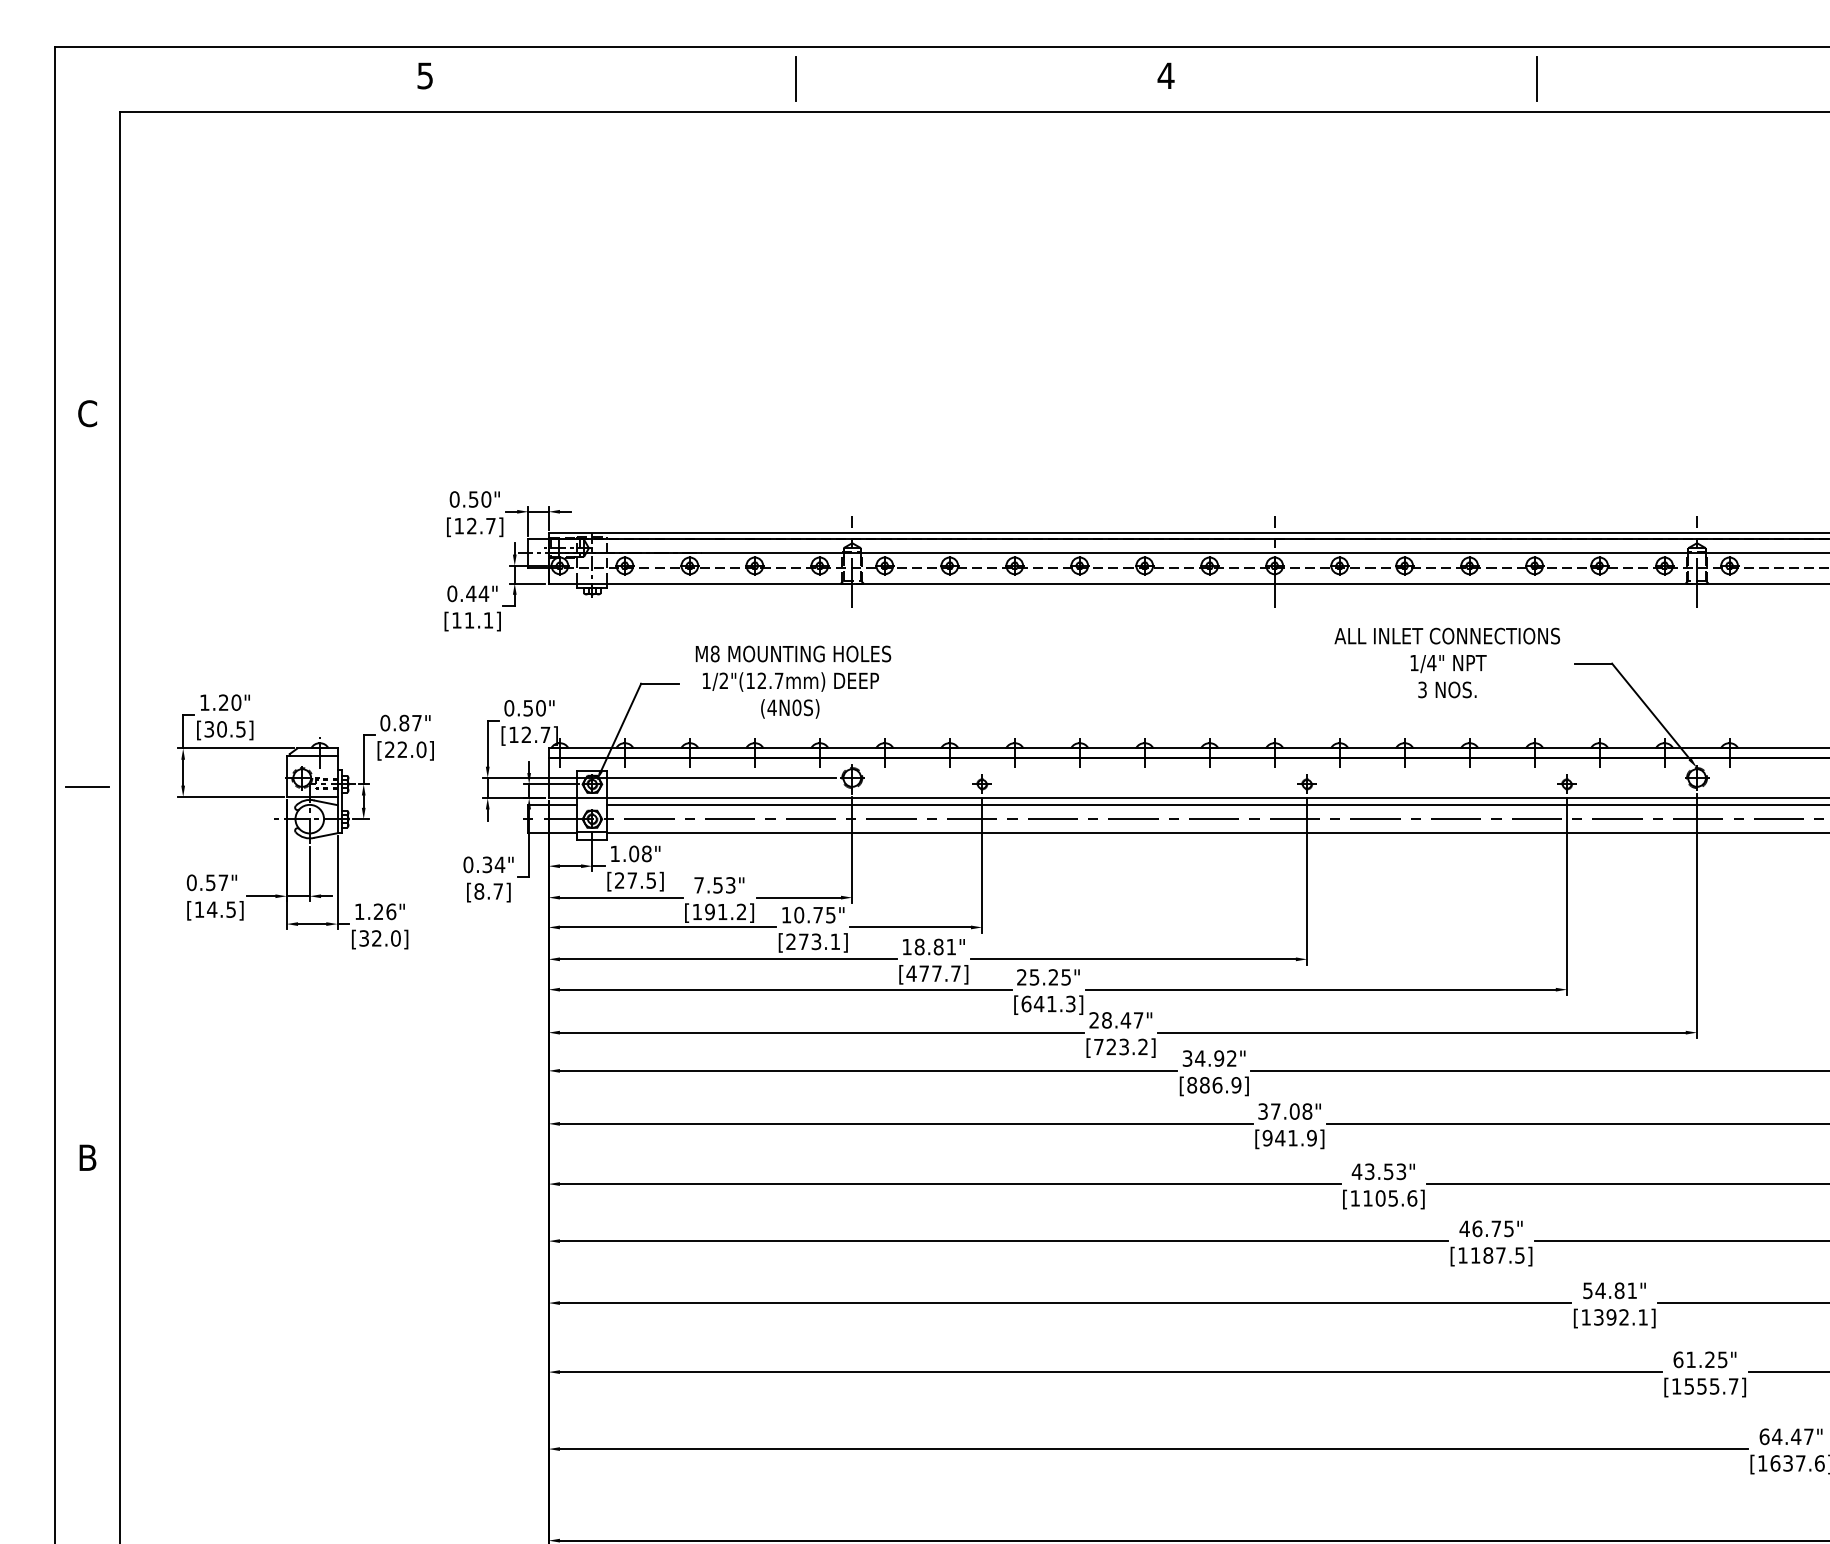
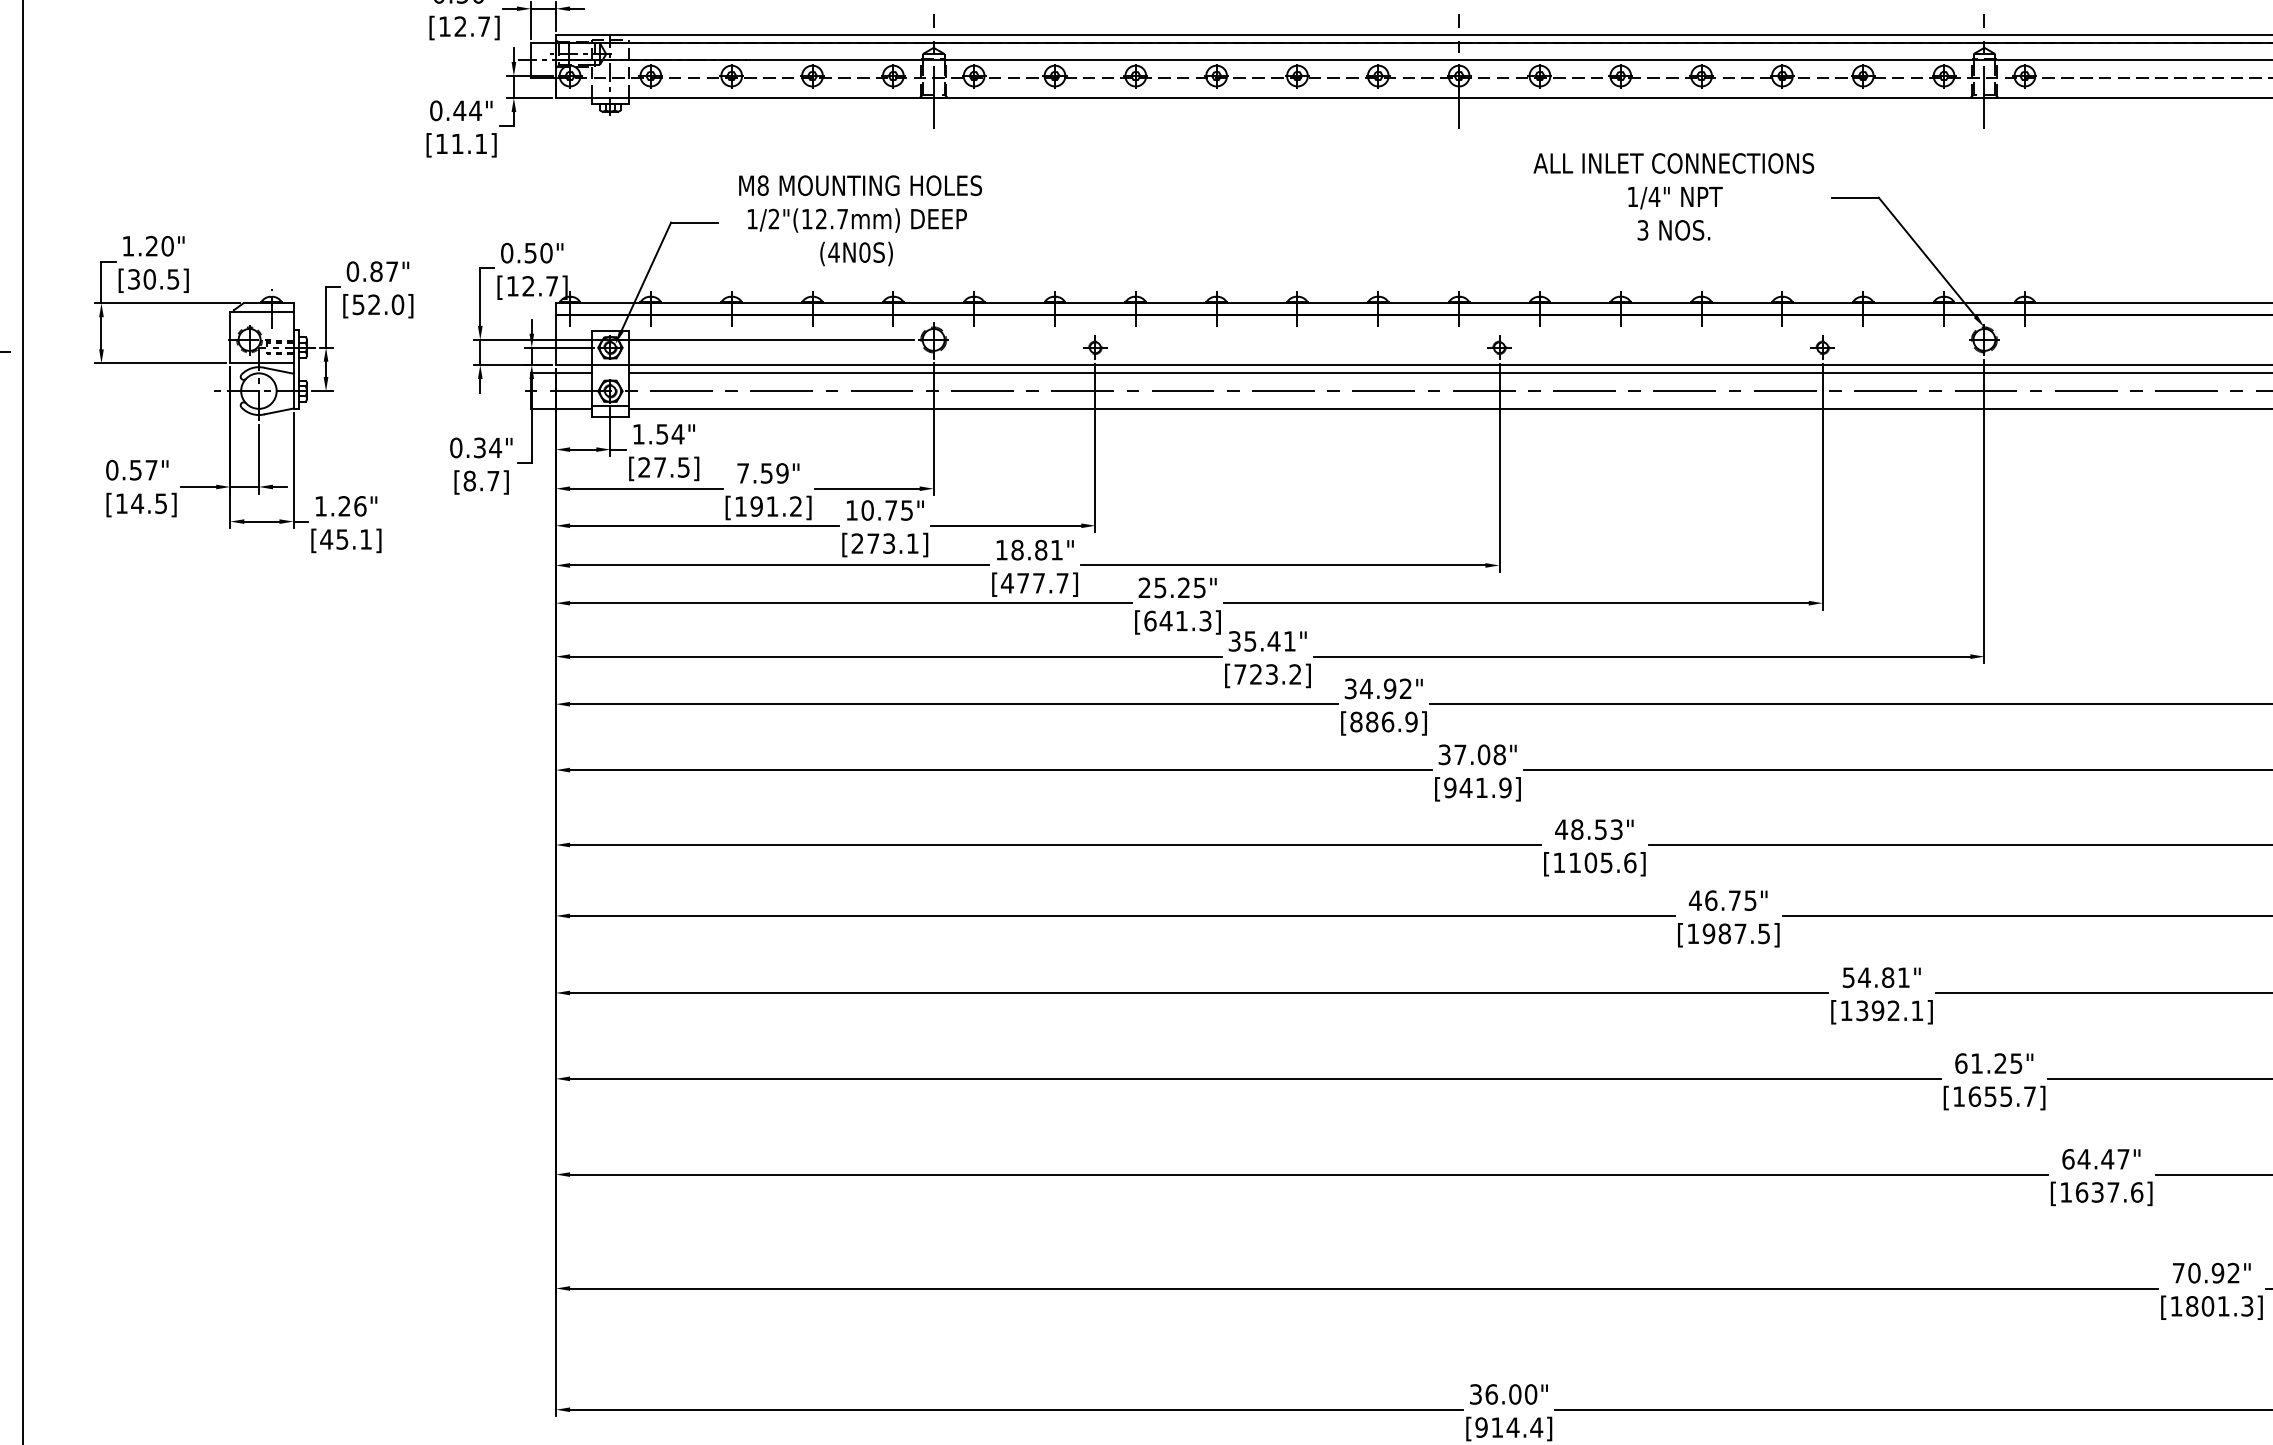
text: (389, 749) -> (358, 304), [22.0] -> [52.0]
text: (640, 853) -> (670, 433), 1.08" -> 1.54"
text: (730, 885) -> (782, 473), 7.53" -> 7.59"
text: (379, 938) -> (345, 539), [32.0] -> [45.1]
text: (1116, 1020) -> (1262, 641), 28.47" -> 35.41"
text: (1369, 1171) -> (1577, 829), 43.53" -> 48.53"
text: (1475, 1255) -> (1708, 933), [1187.5] -> [1987.5]
text: (1689, 1386) -> (1975, 1096), [1555.7] -> [1655.7]

